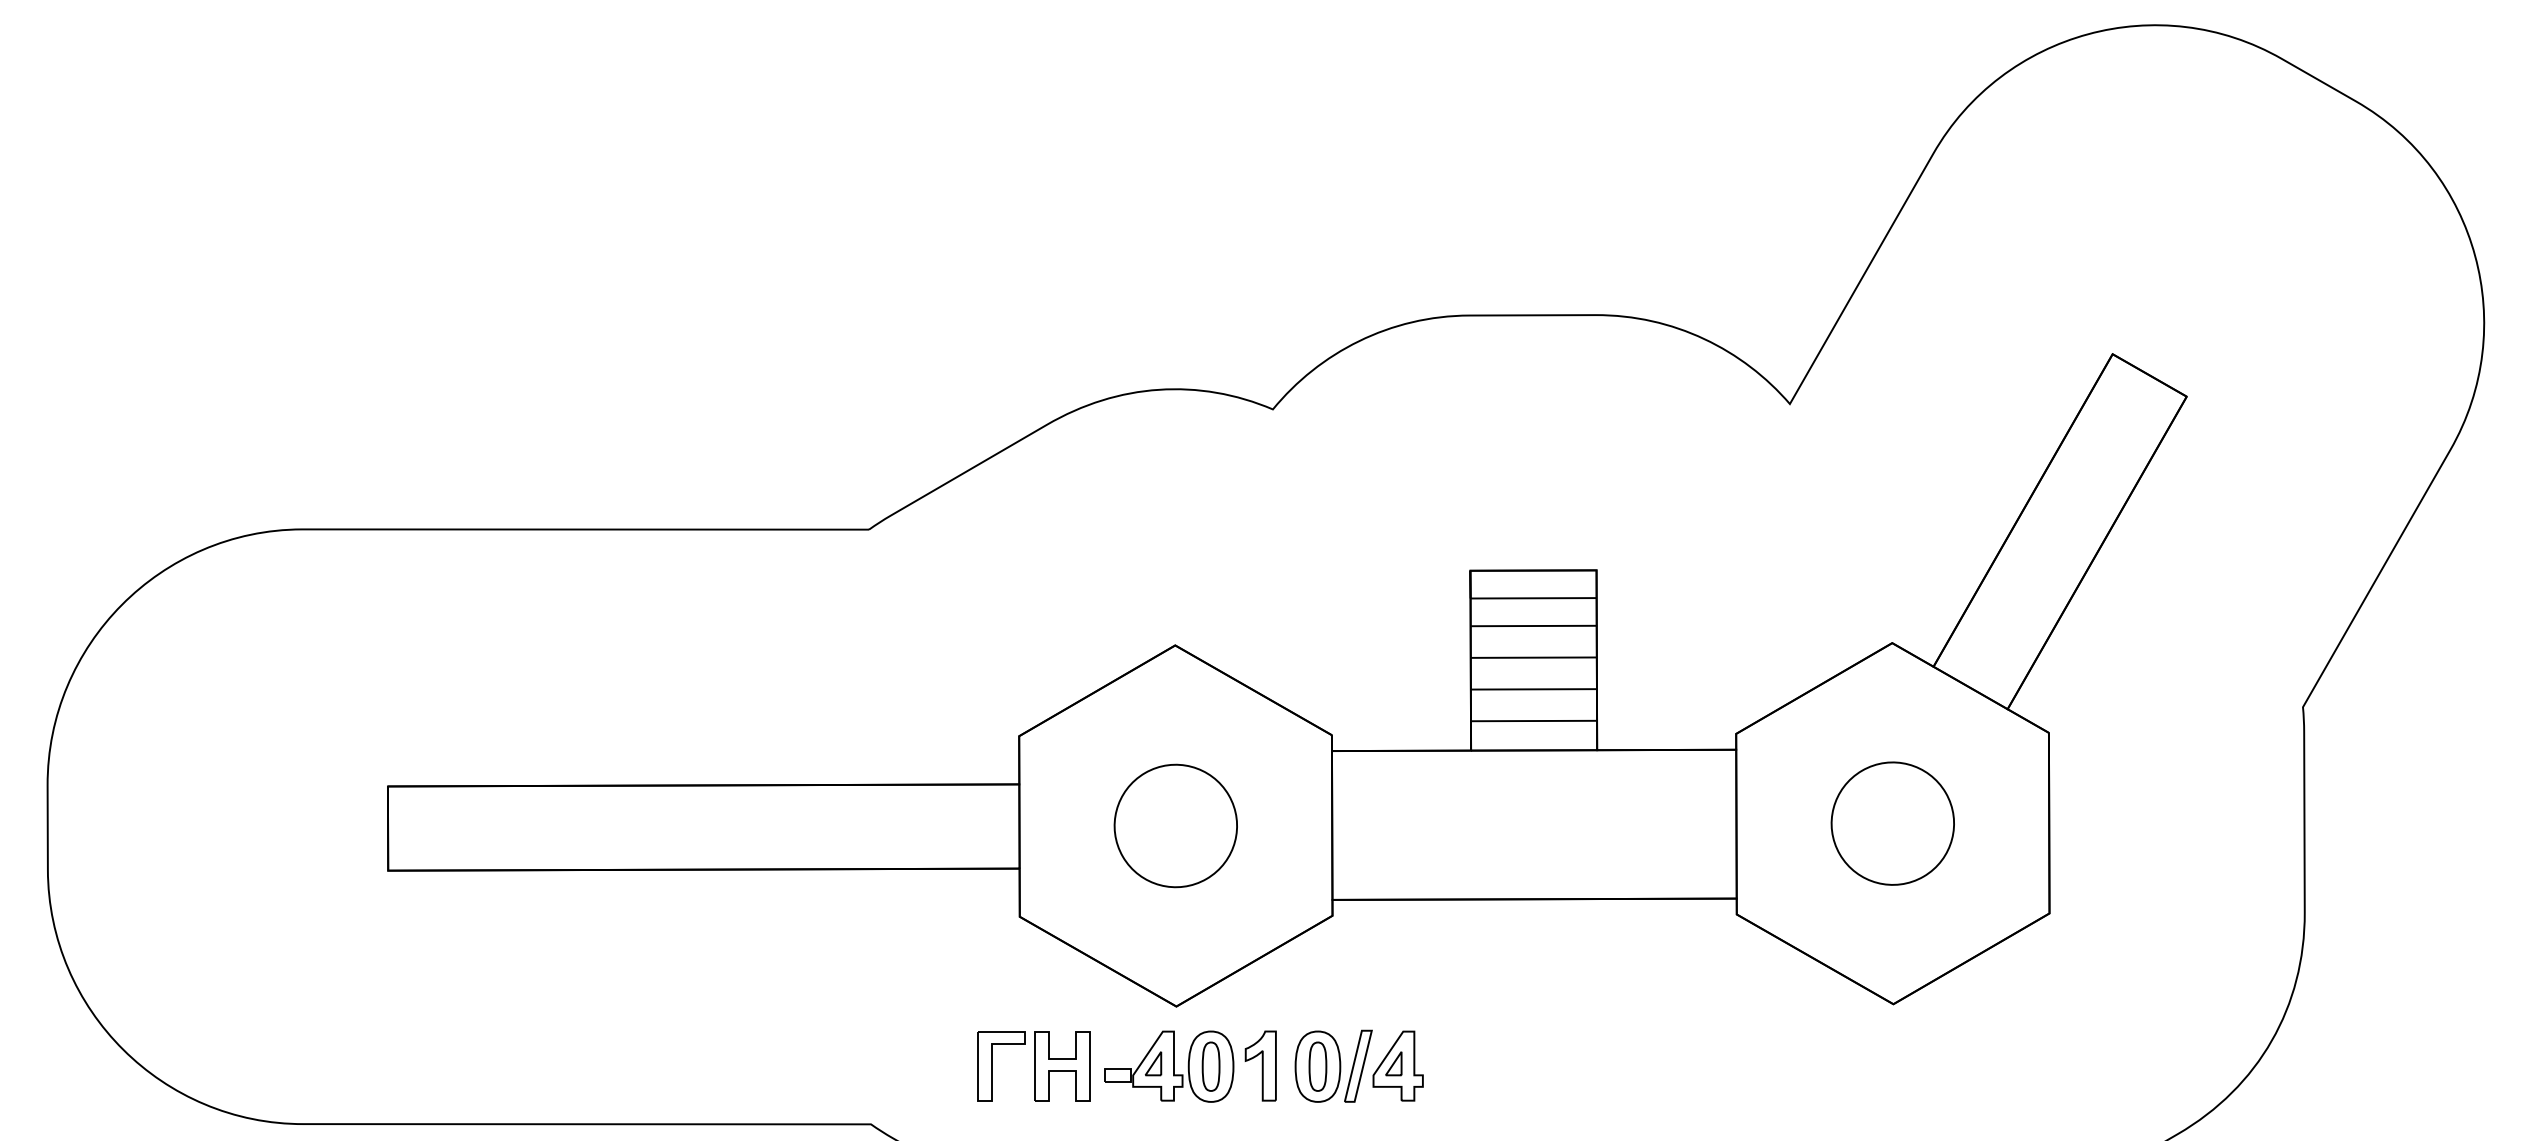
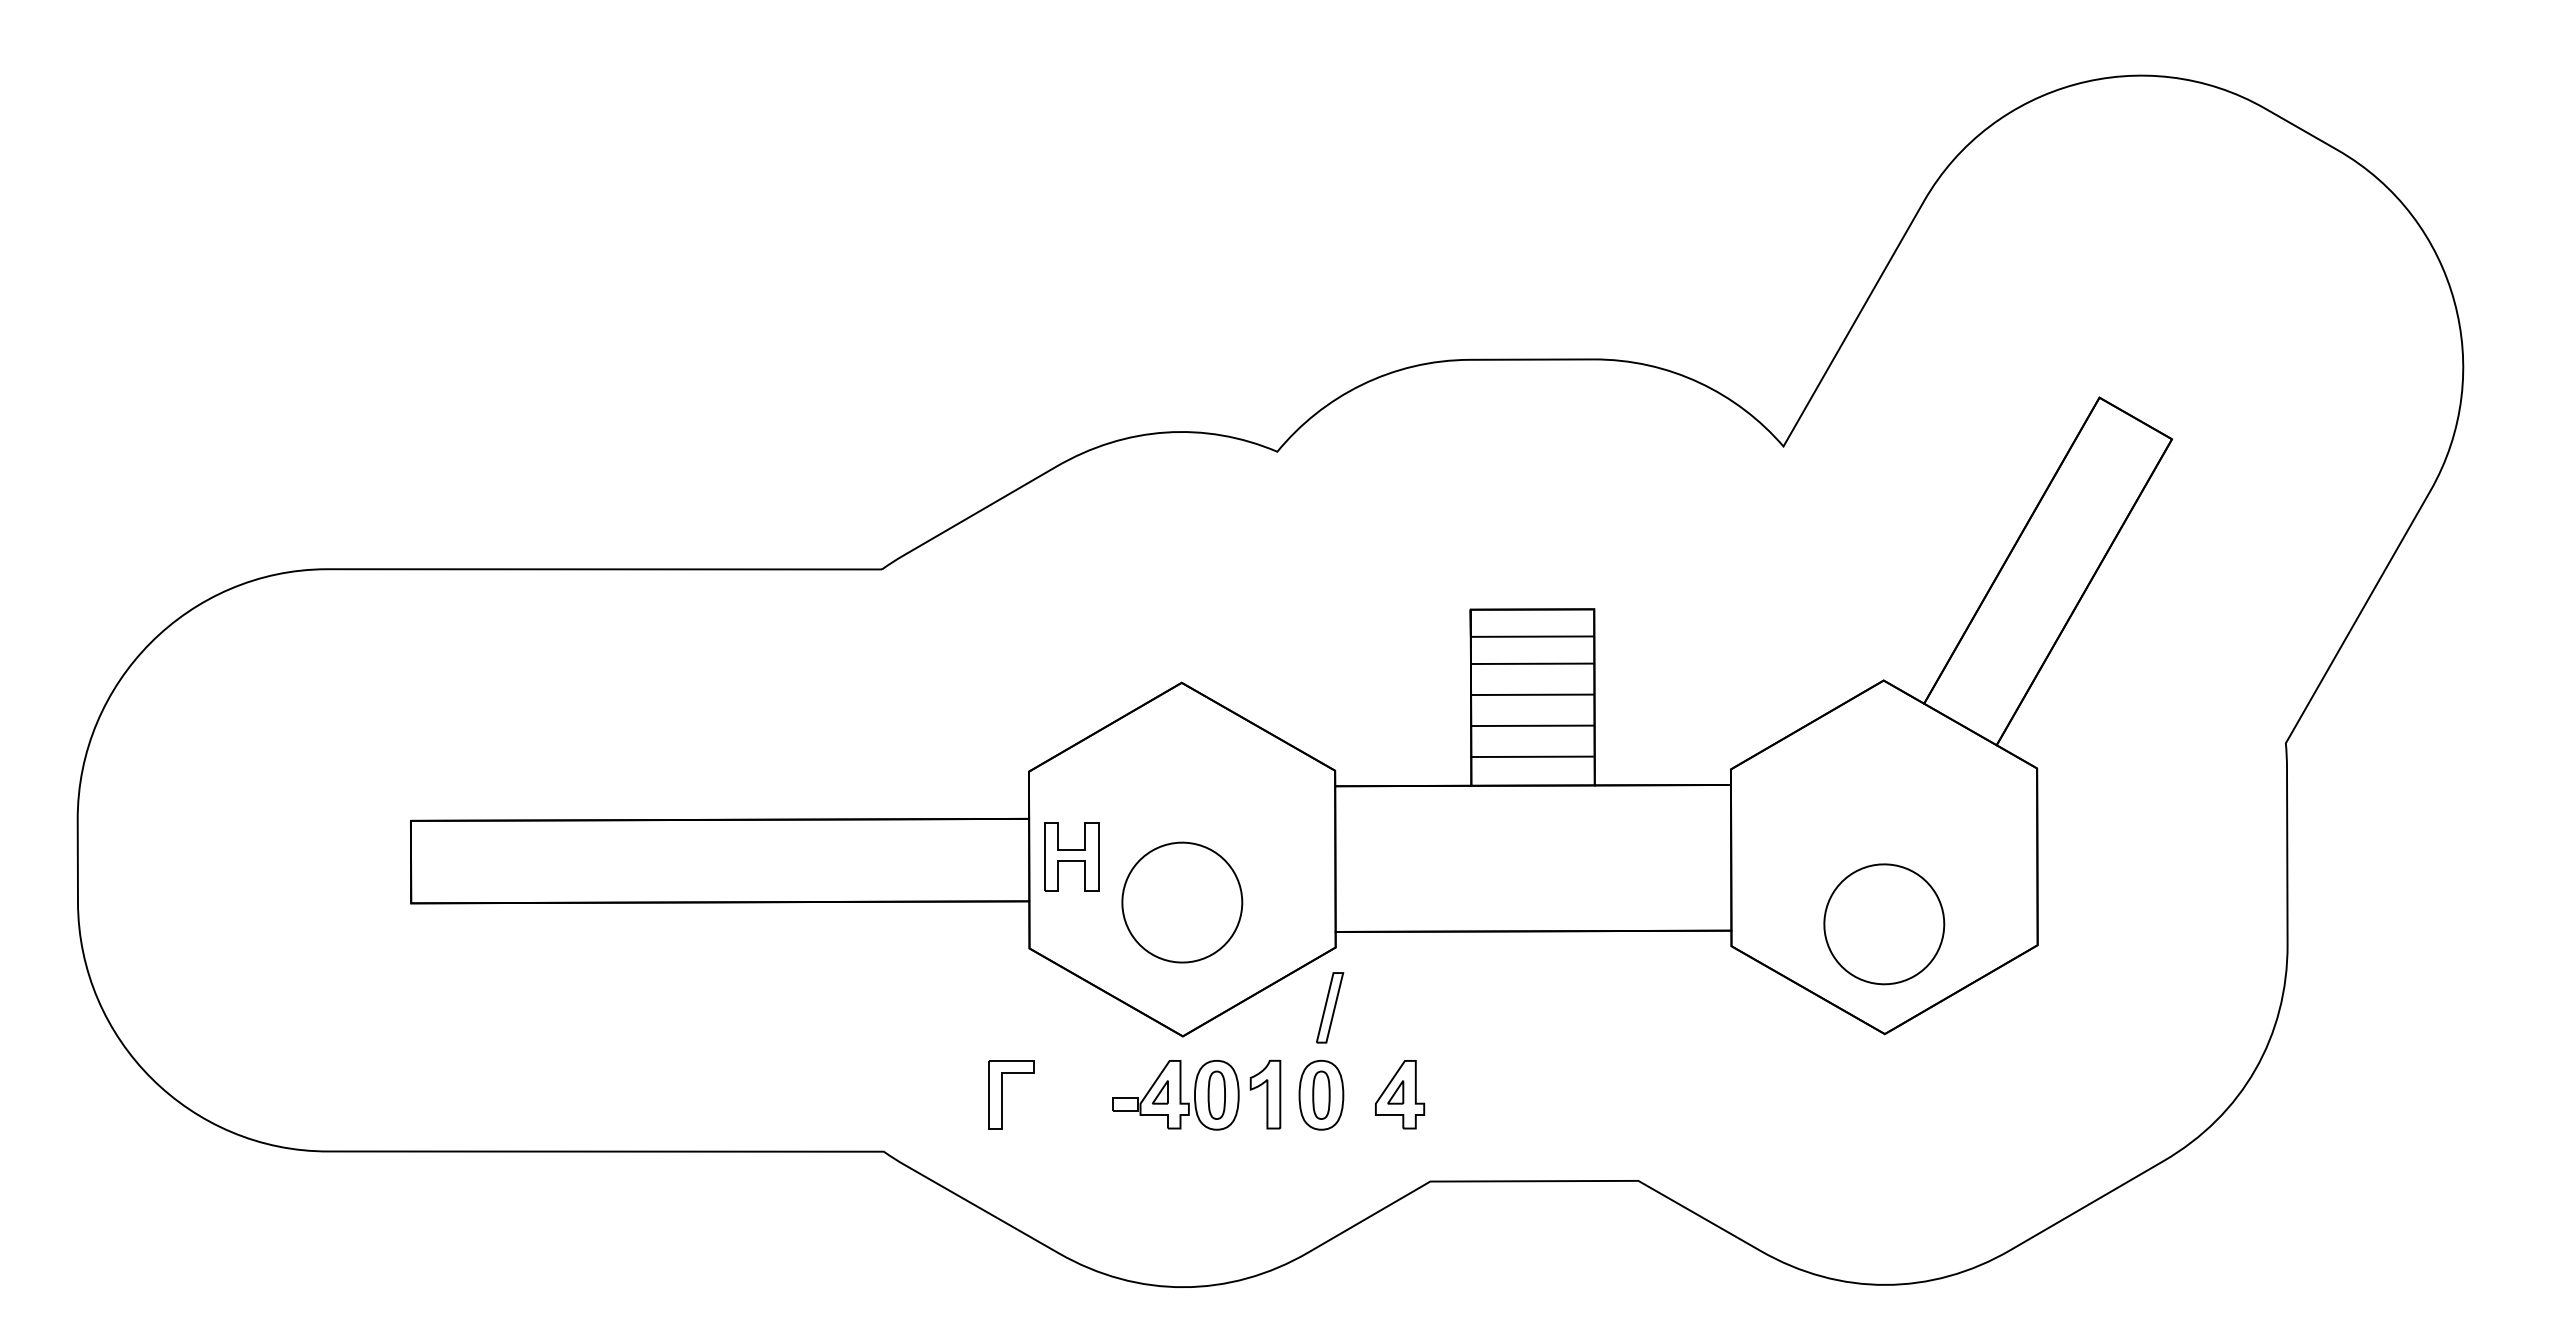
part: (1893, 823) -> (1884, 924), moved
part: (1176, 825) -> (1182, 902), moved
part: (1062, 1065) -> (1071, 856), moved
part: (1358, 1065) -> (1330, 1007), moved

